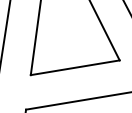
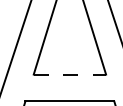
line: (75, 67) -> (70, 74), solid -> dashed

